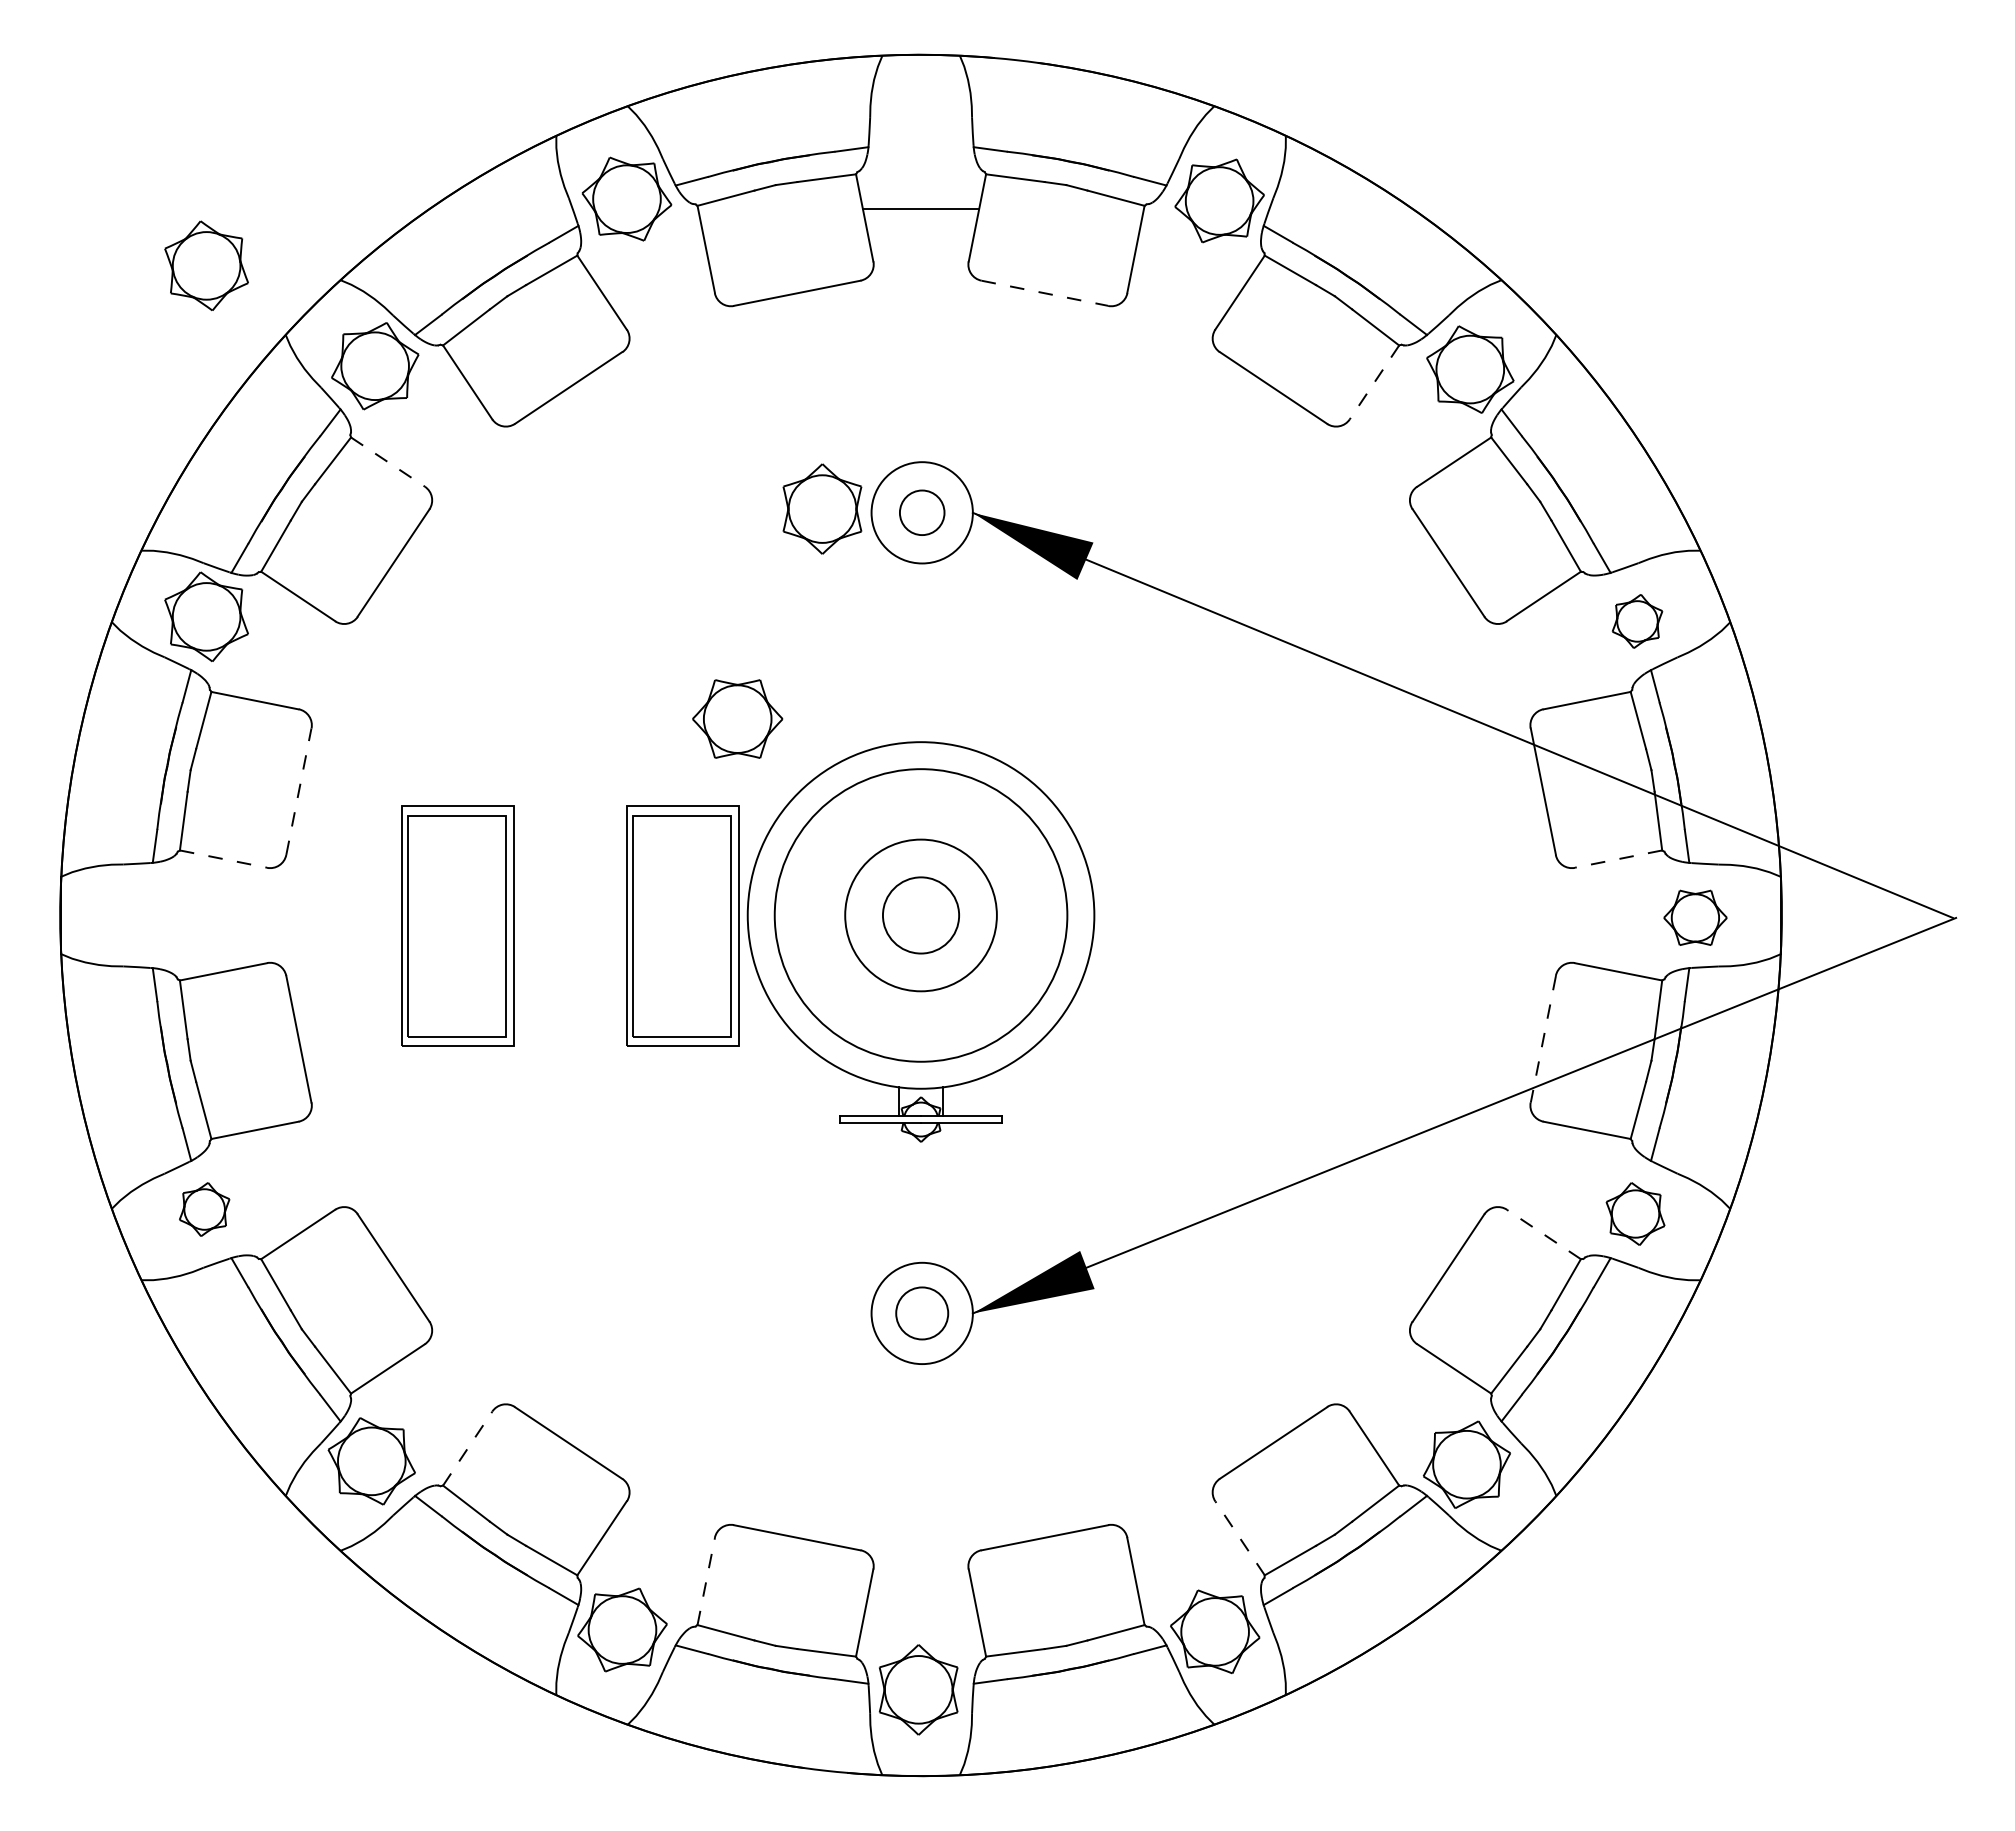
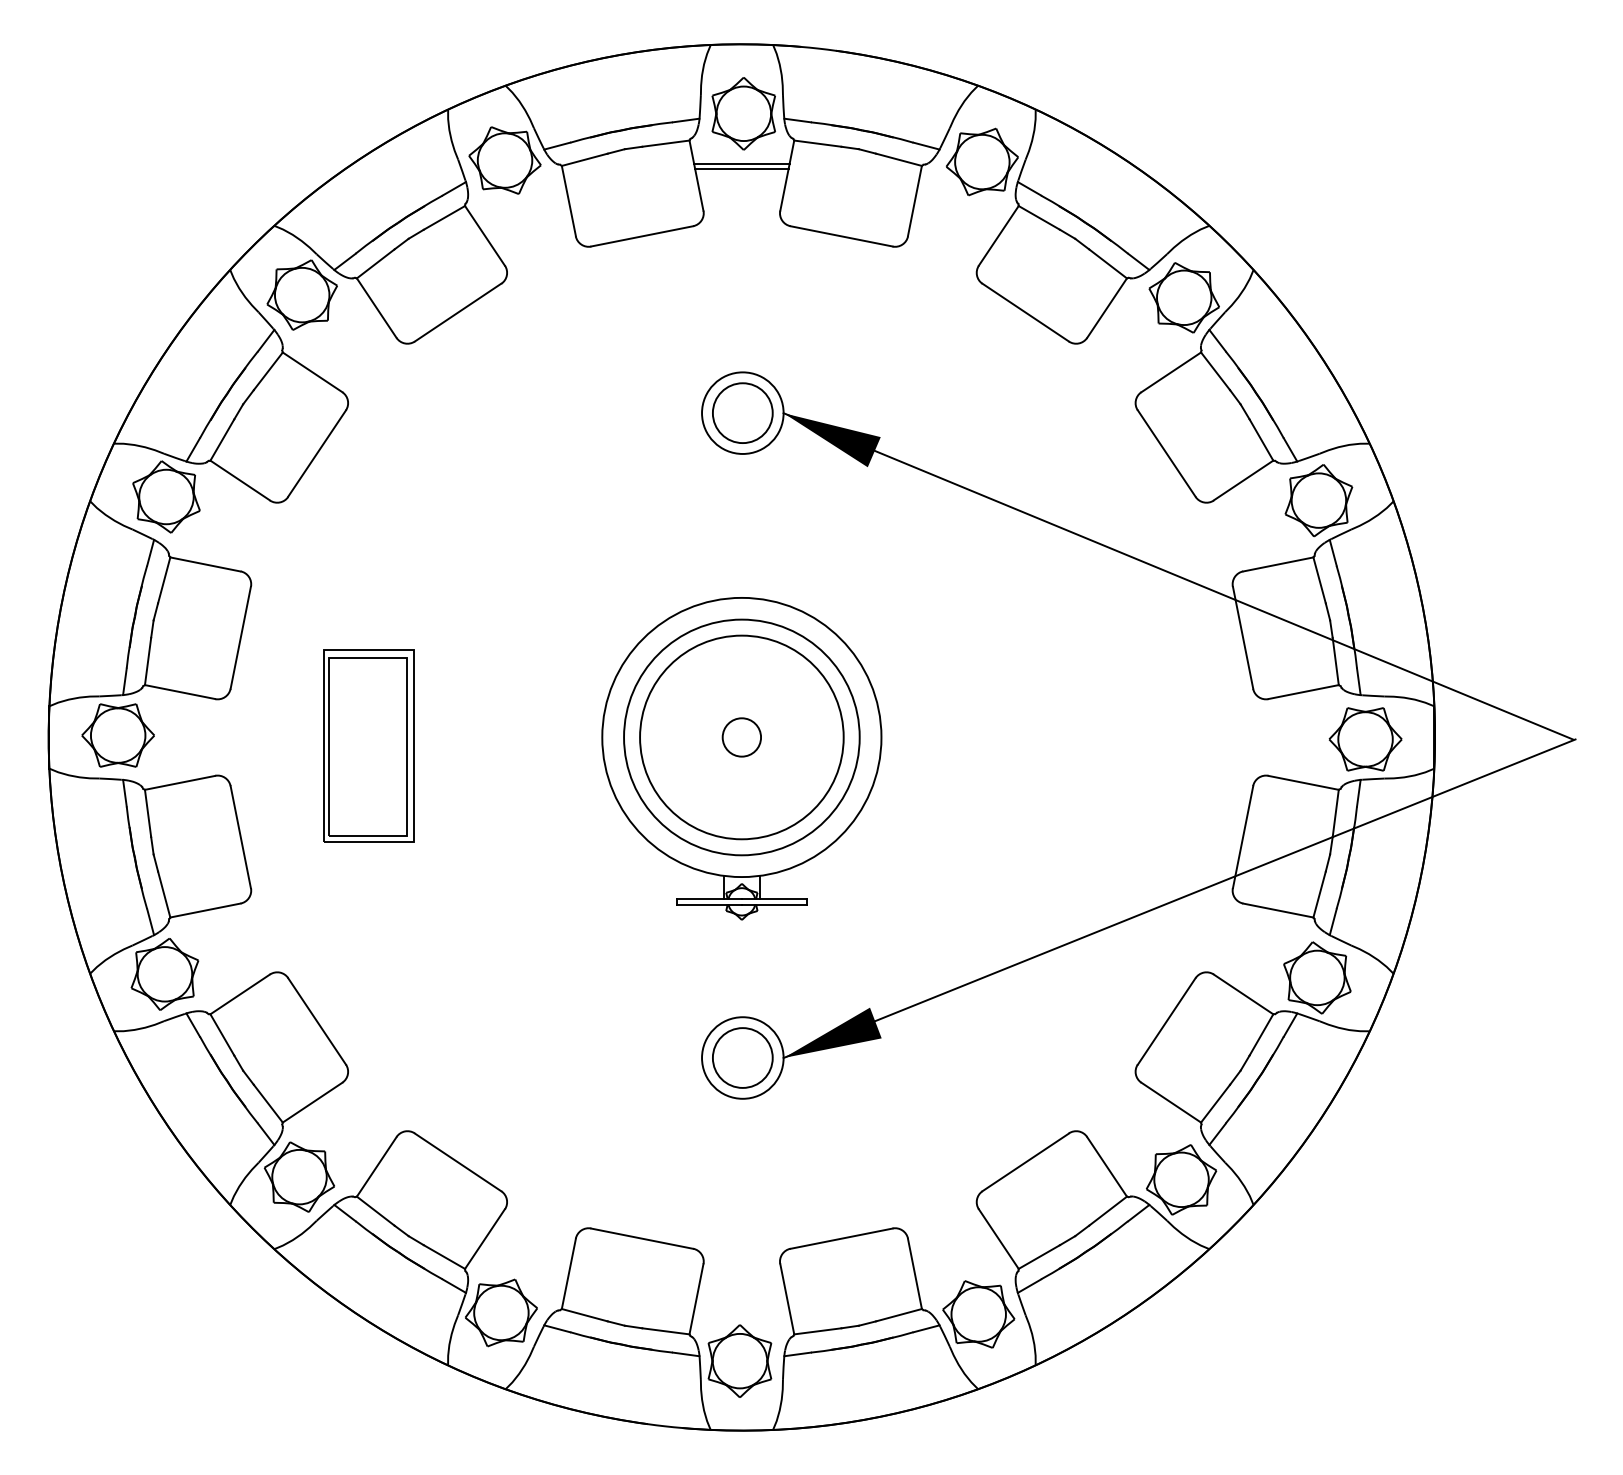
line: (920, 203) -> (741, 164), added
part: (206, 265) -> (166, 213), removed
line: (1044, 293) -> (841, 236), dashed -> solid
line: (1374, 382) -> (1107, 308), dashed -> solid
line: (388, 462) -> (312, 372), dashed -> solid
part: (822, 508) -> (743, 113), moved
circle: (922, 512) -> (743, 412), size x1.67
part: (1637, 621) -> (1318, 500), size x1.67
part: (737, 718) -> (118, 735), moved
line: (298, 791) -> (240, 637), dashed -> solid
line: (223, 859) -> (180, 692), dashed -> solid
line: (1618, 859) -> (1303, 692), dashed -> solid
circle: (920, 915) -> (741, 737), size x0.62
circle: (920, 915) -> (741, 737), size x1.67
part: (1695, 917) -> (1365, 739), size x1.43
part: (682, 925) -> (549, 745), removed
line: (1543, 1039) -> (1243, 837), dashed -> solid
part: (204, 1209) -> (164, 974), size x1.67
part: (1635, 1213) -> (1317, 977), size x1.43
line: (1543, 1234) -> (1243, 994), dashed -> solid
circle: (922, 1313) -> (743, 1058), size x1.43
line: (467, 1448) -> (376, 1166), dashed -> solid
line: (1239, 1537) -> (998, 1238), dashed -> solid
line: (706, 1581) -> (569, 1273), dashed -> solid

